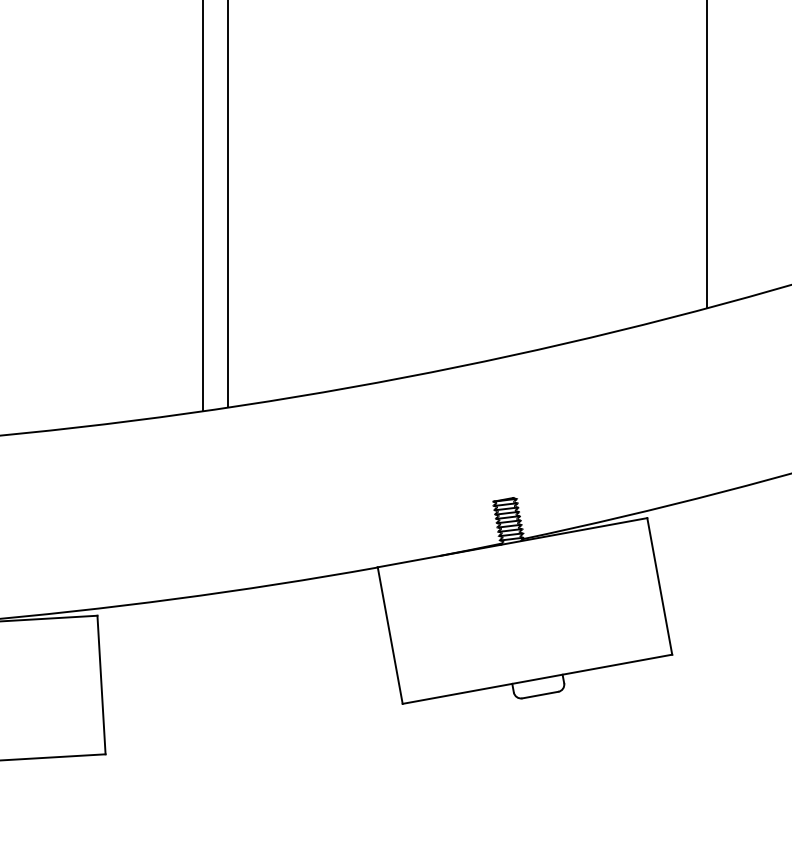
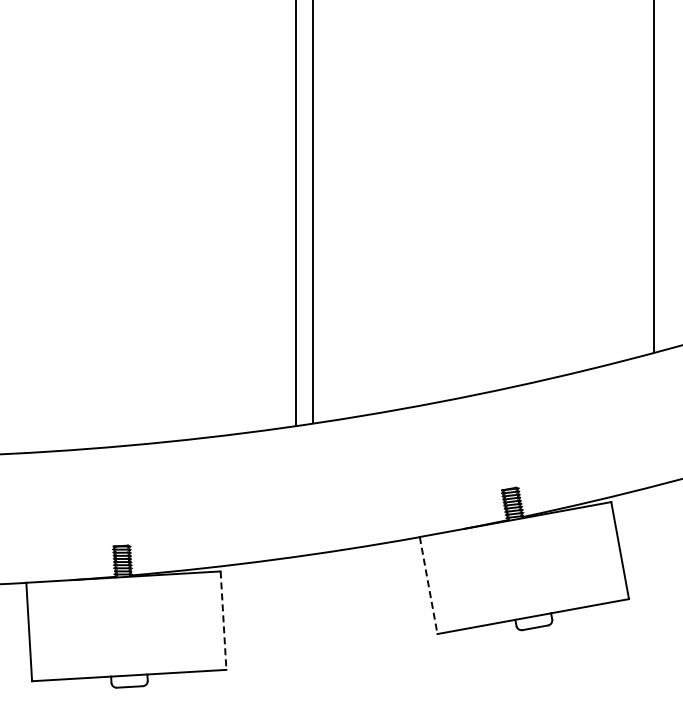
line: (390, 636) -> (428, 586), solid -> dashed
line: (101, 686) -> (223, 621), solid -> dashed

